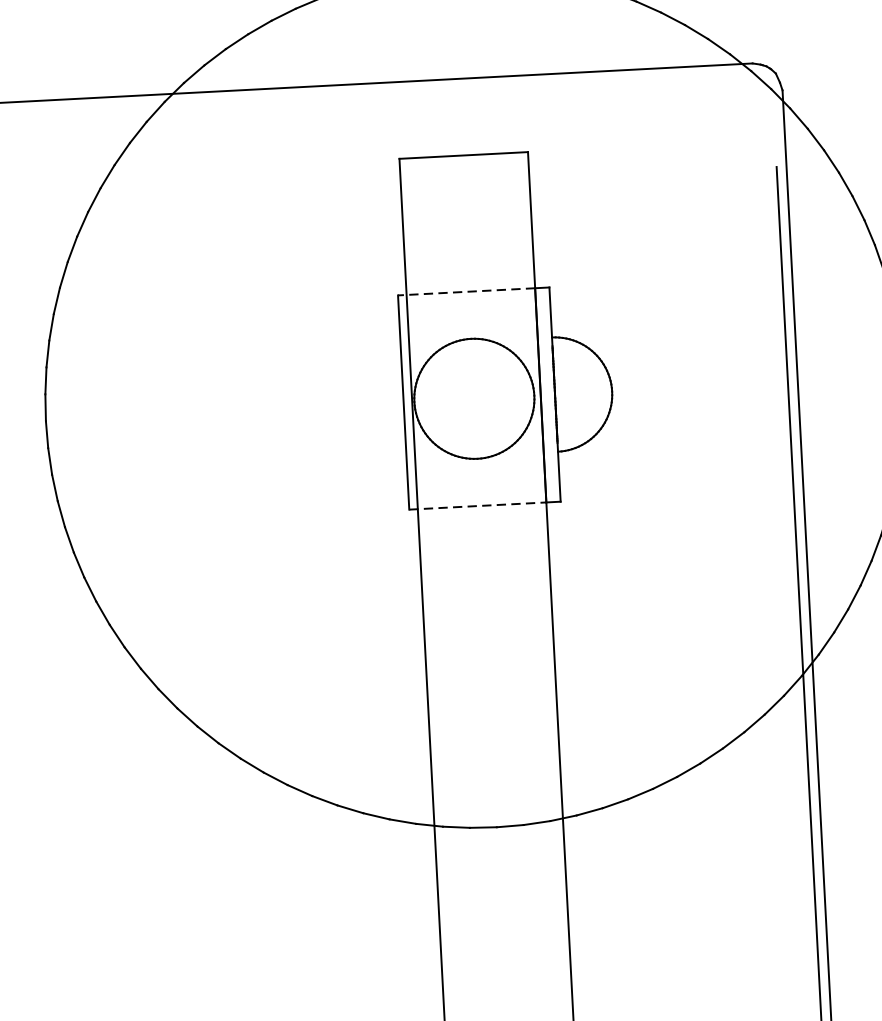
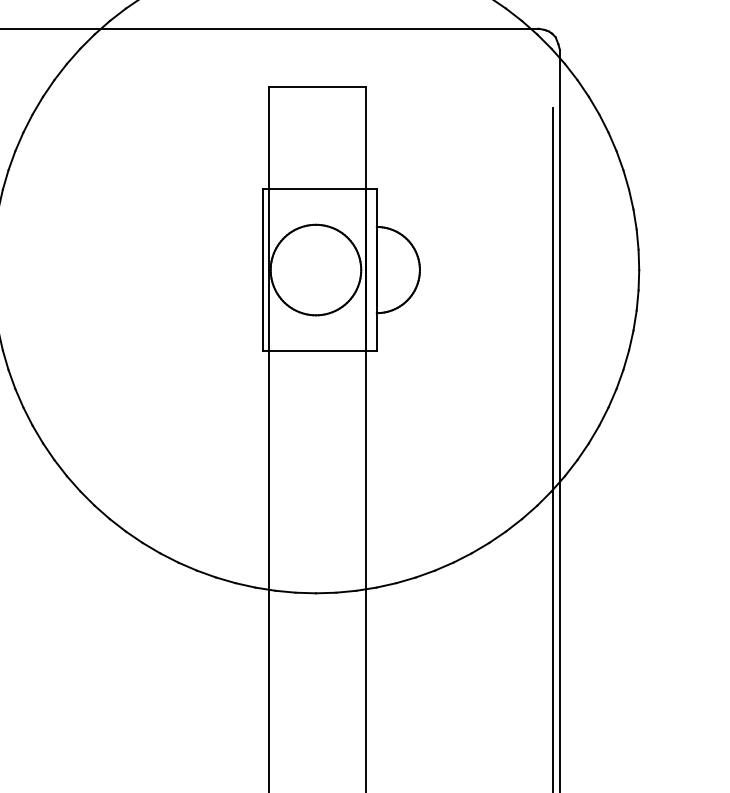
line: (466, 292) -> (314, 189), dashed -> solid
line: (478, 505) -> (314, 350), dashed -> solid

